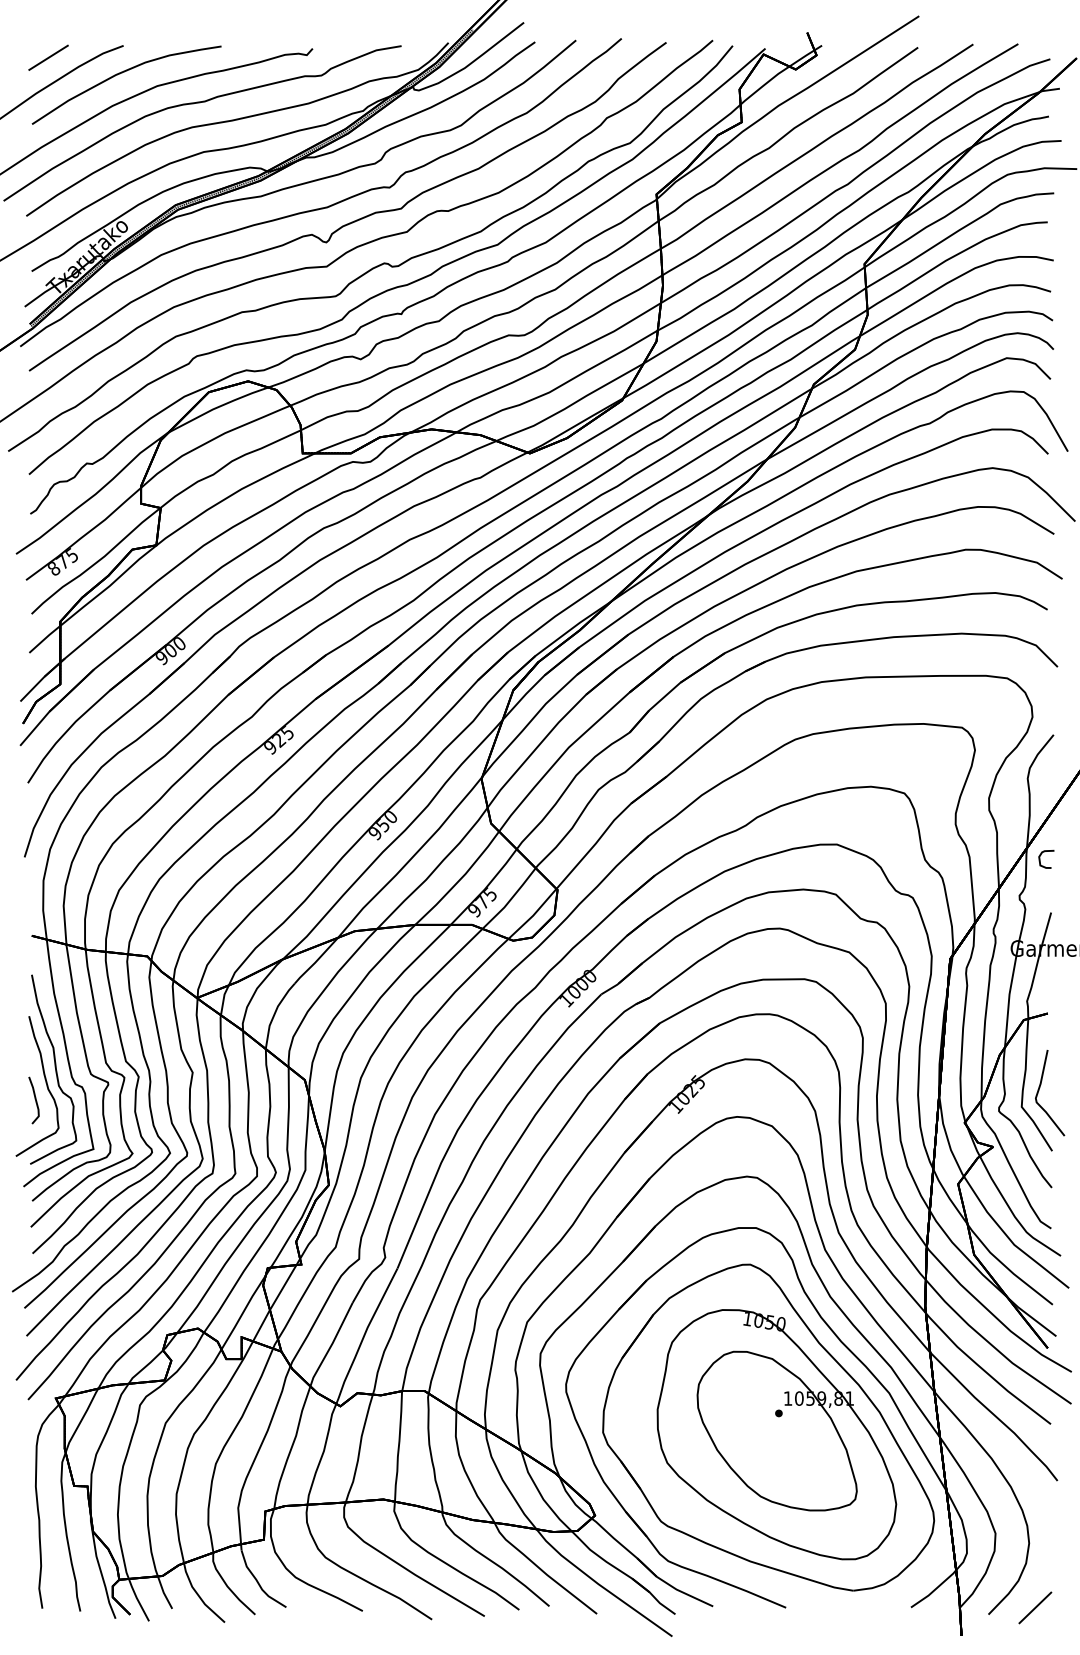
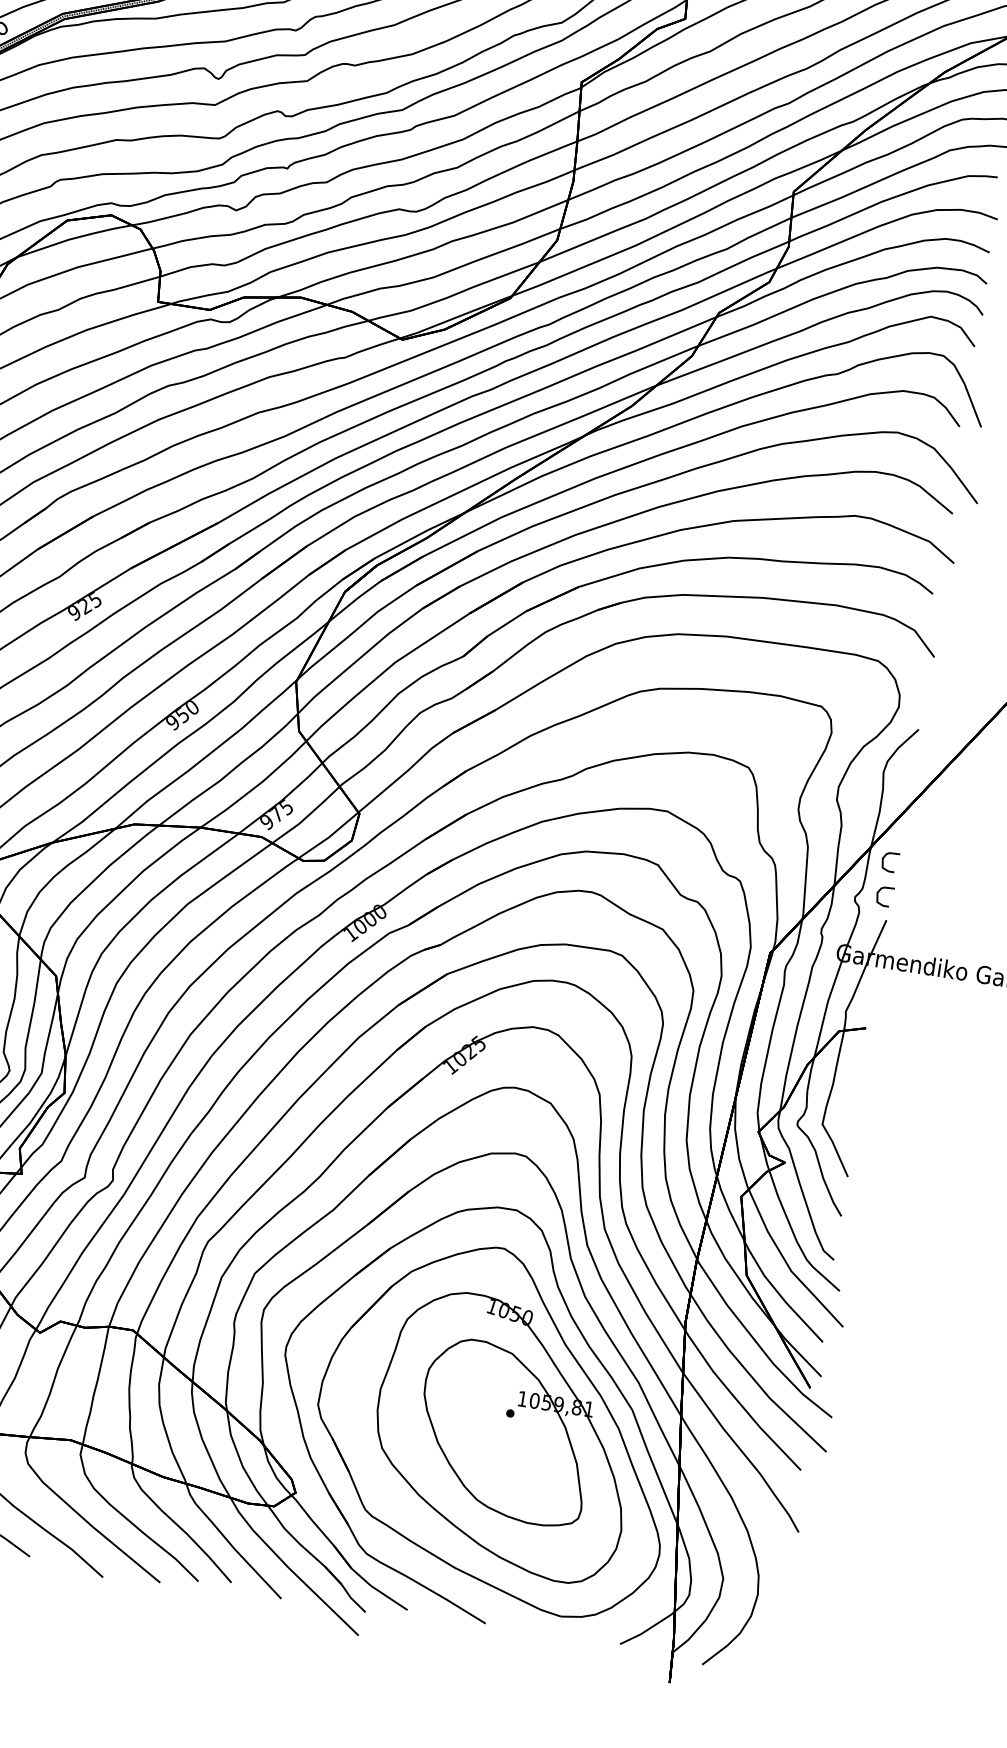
curve: (1041, 887) -> (880, 891), added
curve: (1039, 1090) -> (844, 1109), removed
line: (1035, 1607) -> (753, 1664), removed

